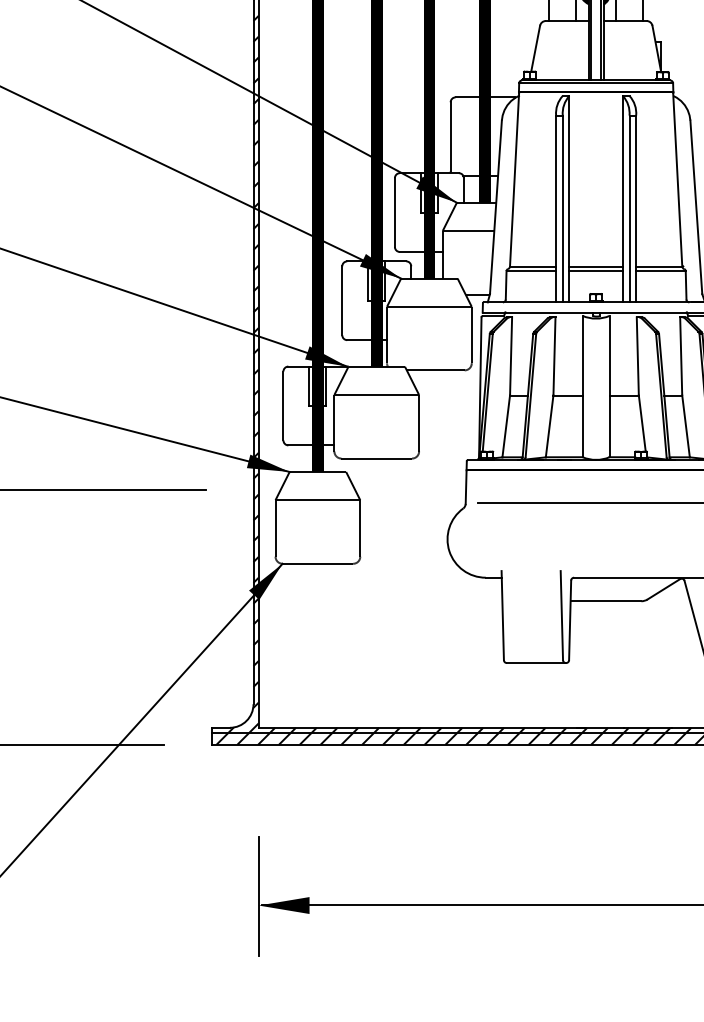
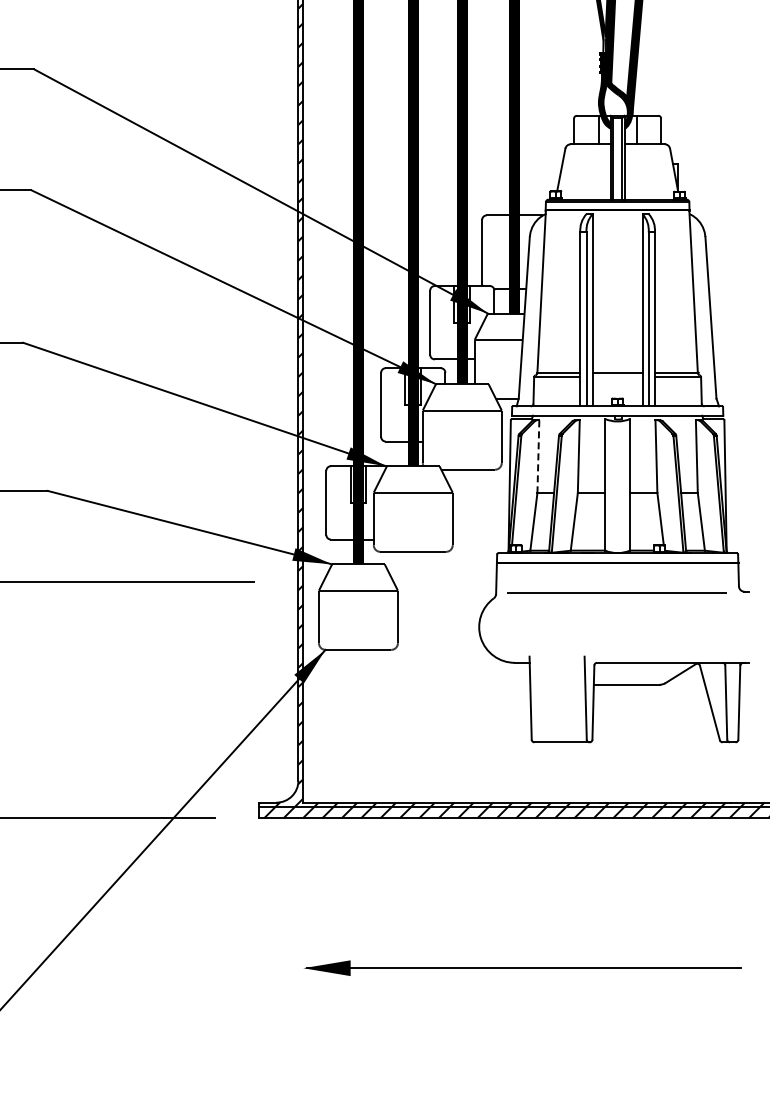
line: (596, 271) -> (617, 377), removed
line: (511, 357) -> (538, 457), solid -> dashed
line: (258, 896) -> (303, 959), removed

